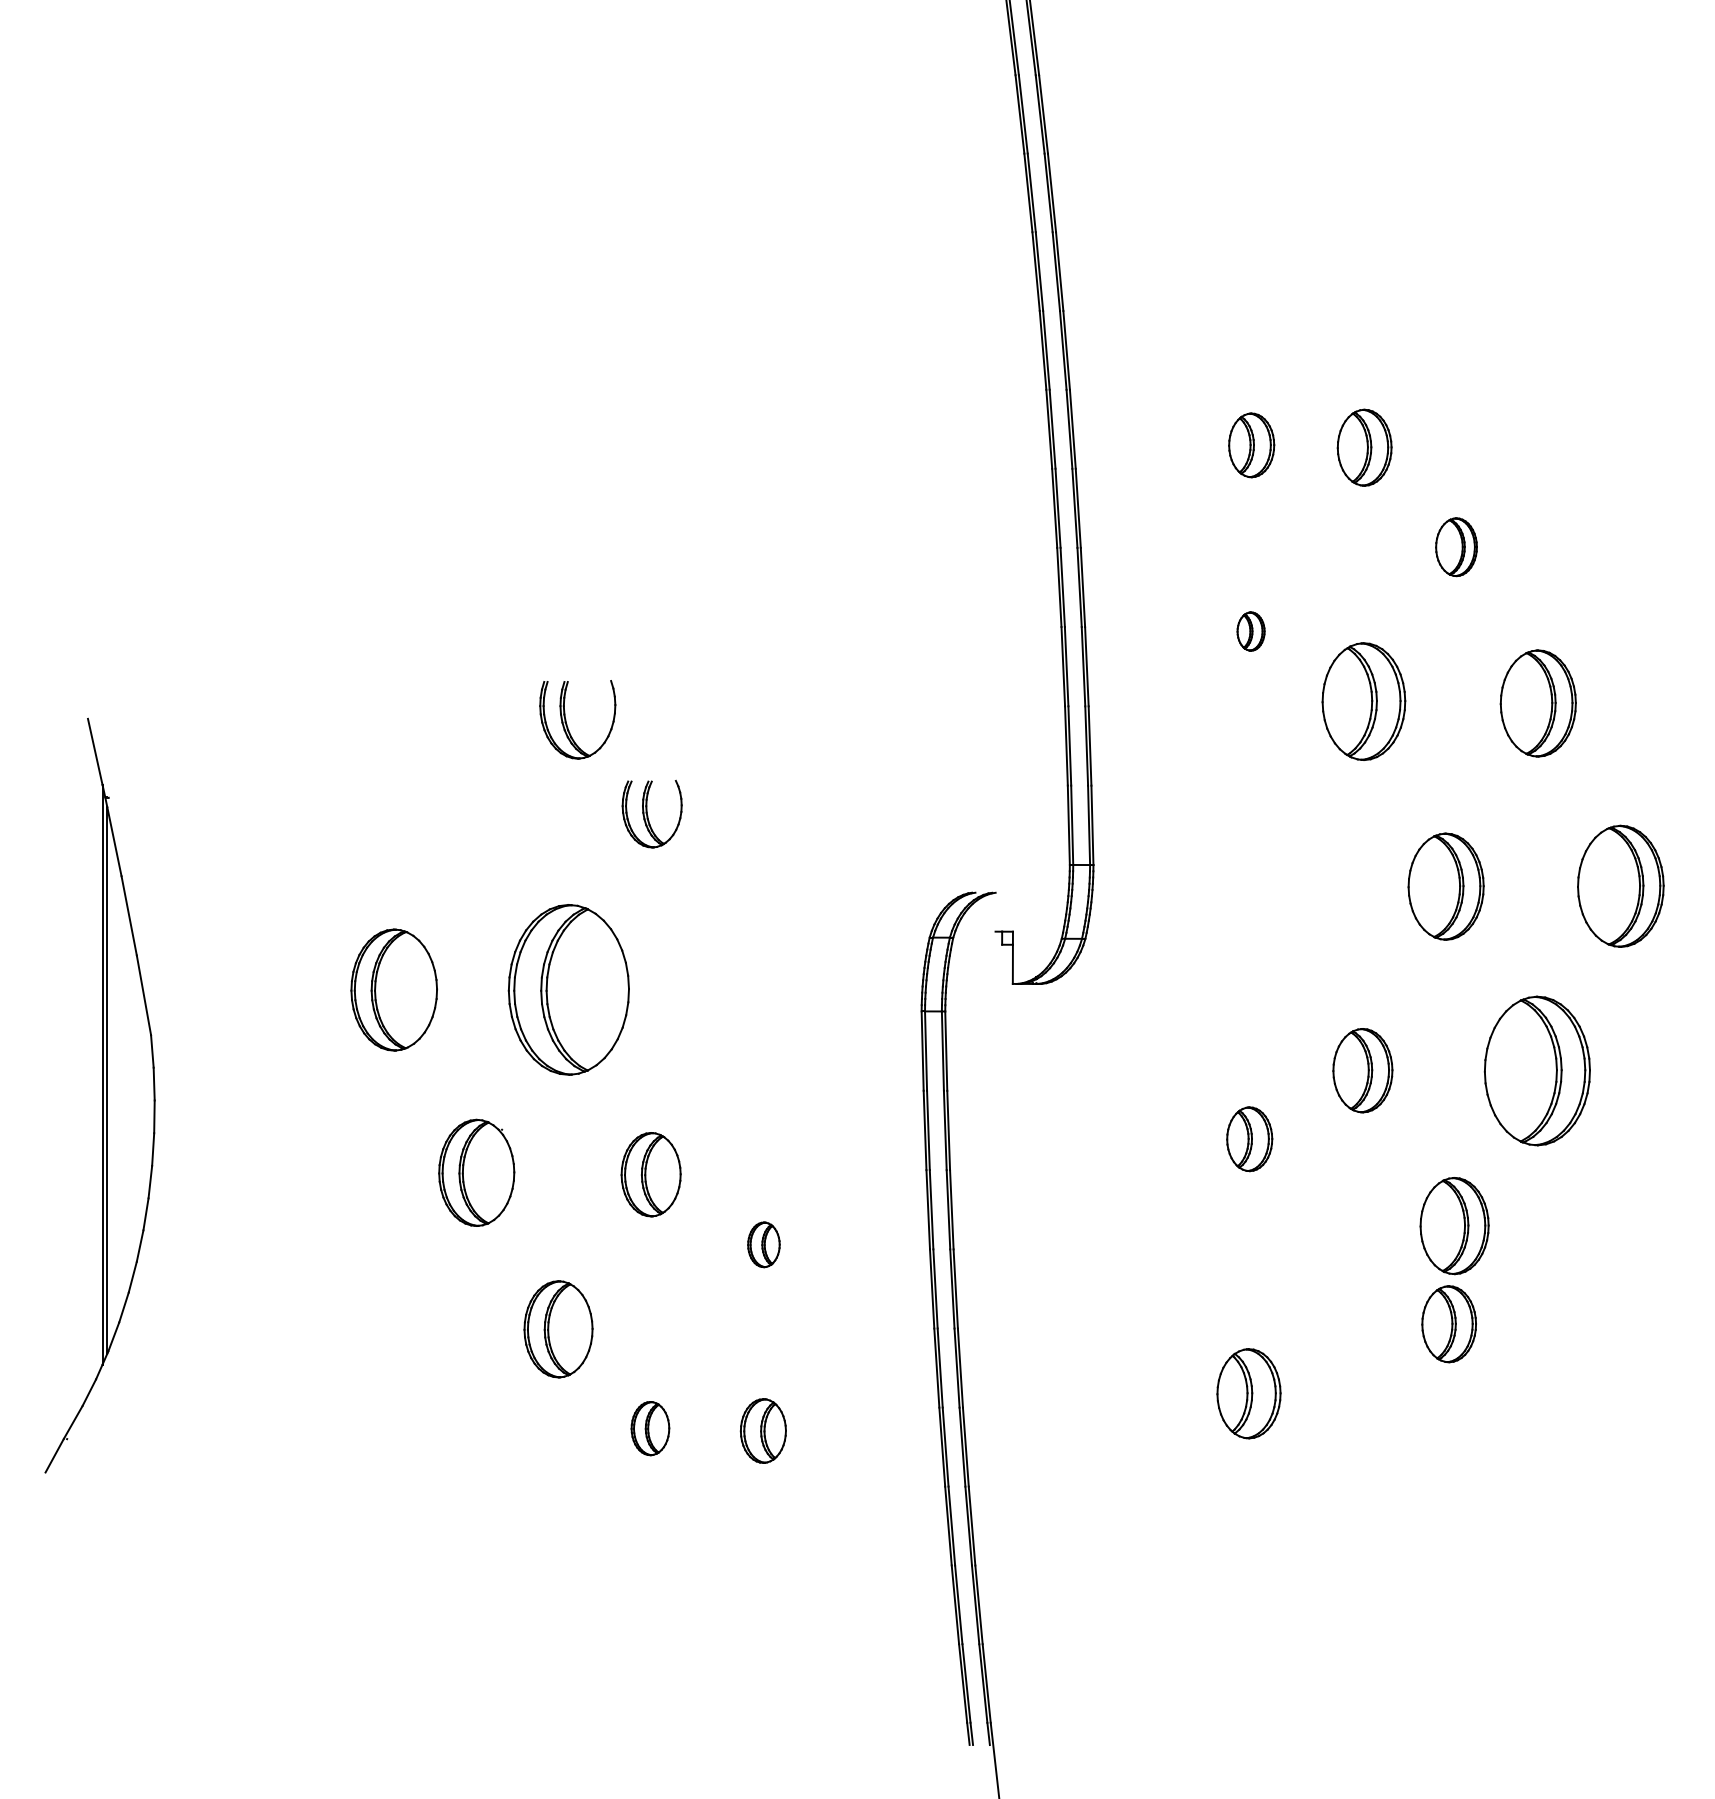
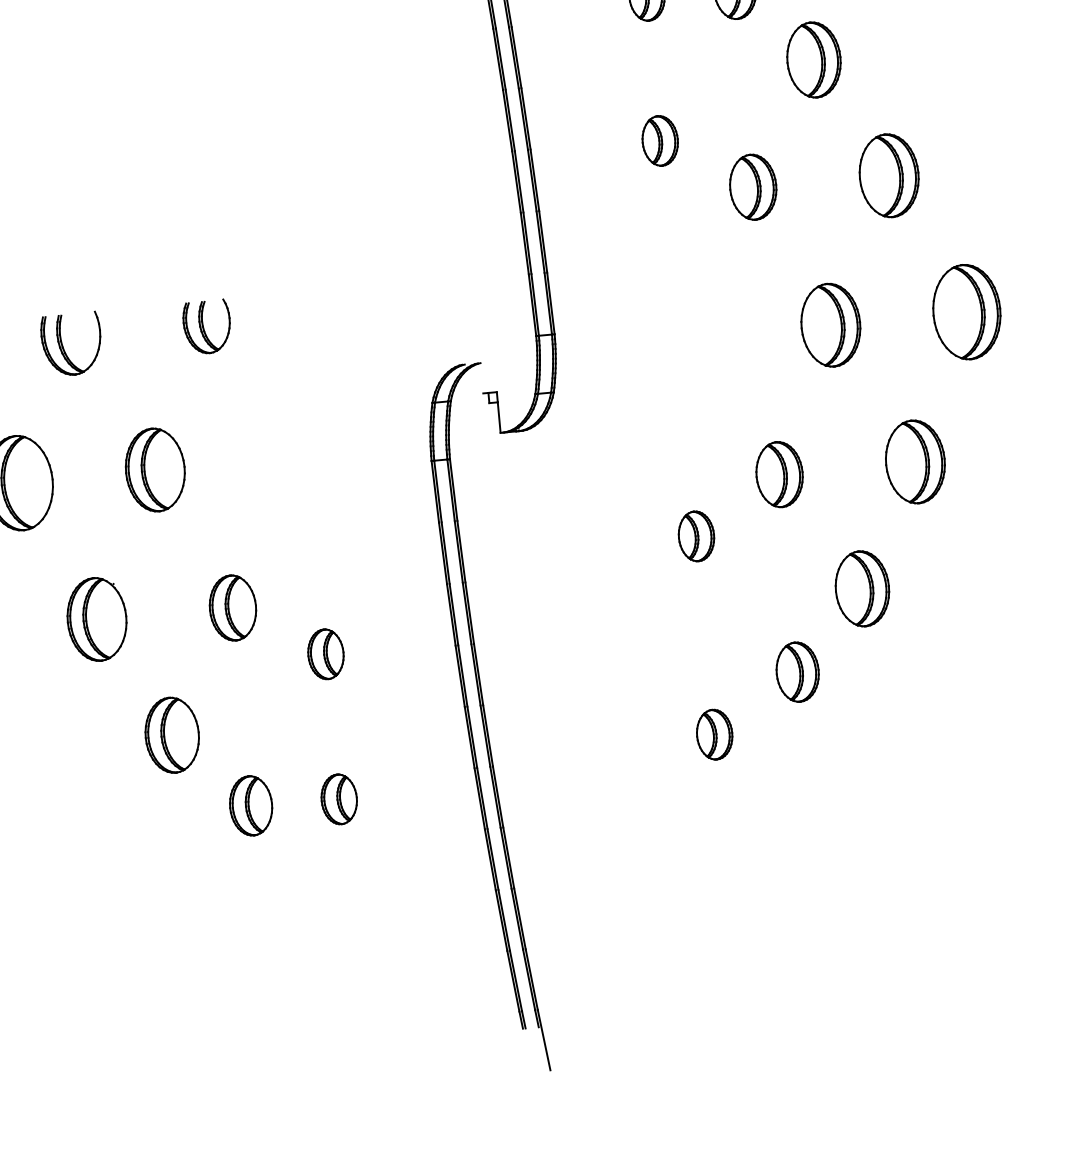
part: (1456, 547) -> (813, 60), size x1.67
part: (1250, 631) -> (659, 140), size x1.67
part: (1363, 701) -> (752, 187), size x0.71
part: (566, 719) -> (63, 345), moved
part: (568, 989) -> (154, 469), size x0.62
part: (1536, 1070) -> (914, 461), size x0.71
part: (763, 1244) -> (325, 654), size x1.43
part: (1448, 1324) -> (797, 672), moved
part: (1248, 1393) -> (714, 734), size x0.71
part: (650, 1428) -> (251, 805), size x1.43

